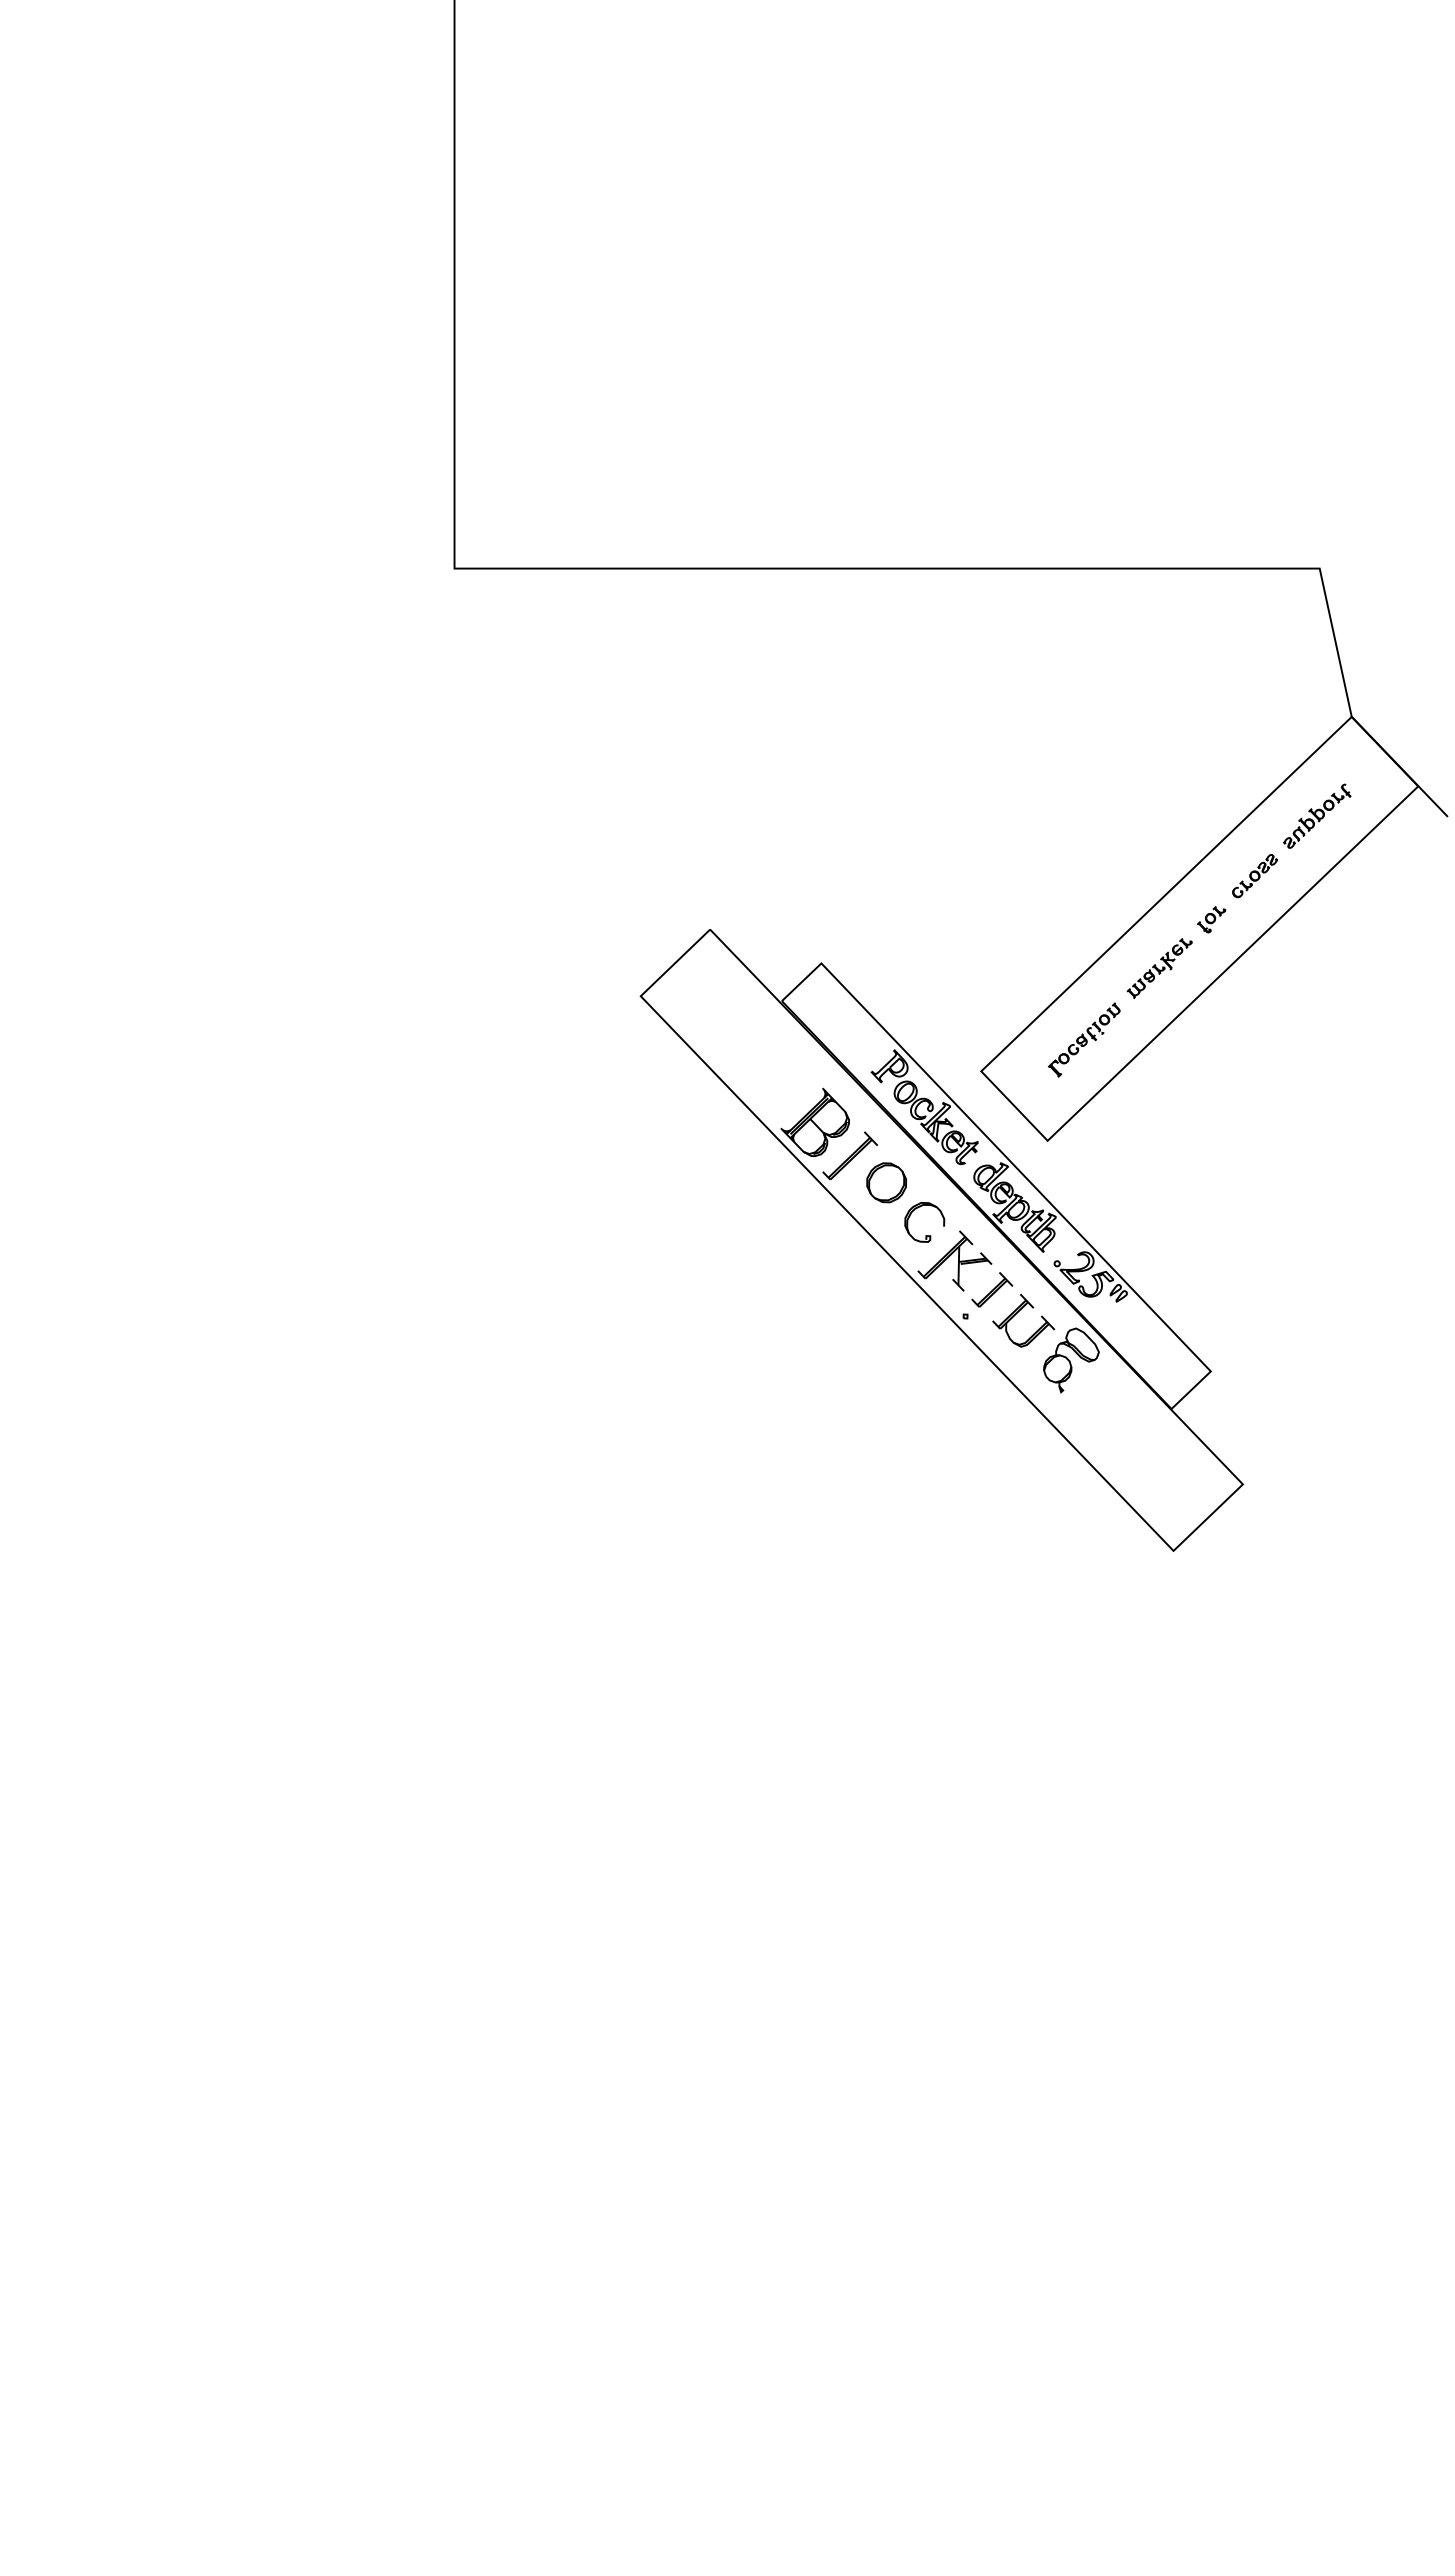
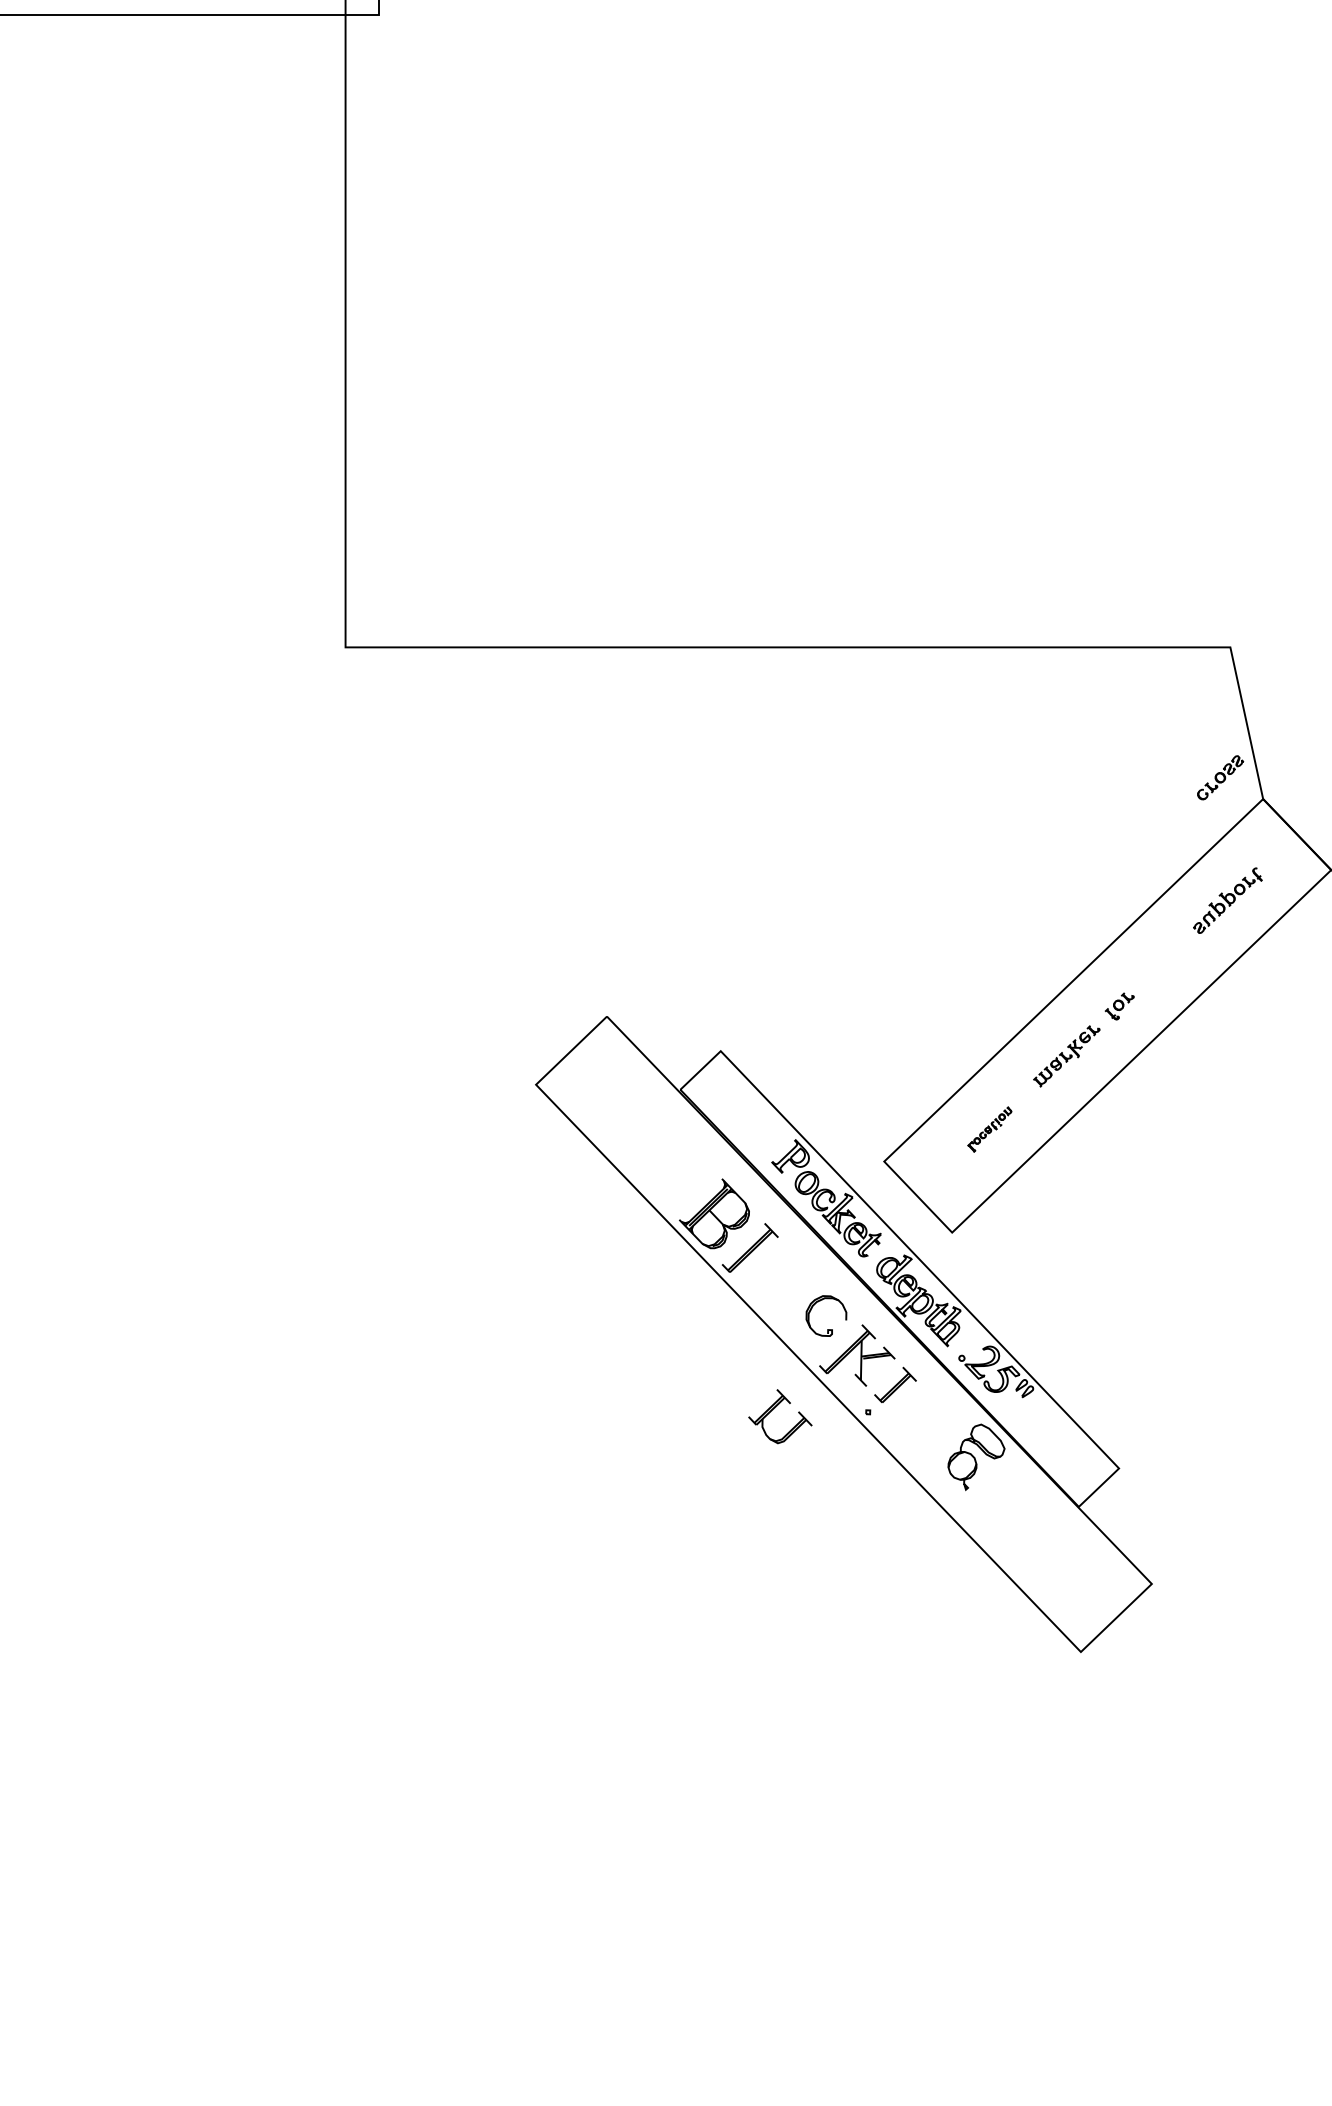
part: (1255, 876) -> (1220, 778), moved
part: (1084, 1039) -> (989, 1128), size x0.6
part: (886, 1182) -> (787, 1275), removed
part: (1017, 1313) -> (774, 1409), moved

